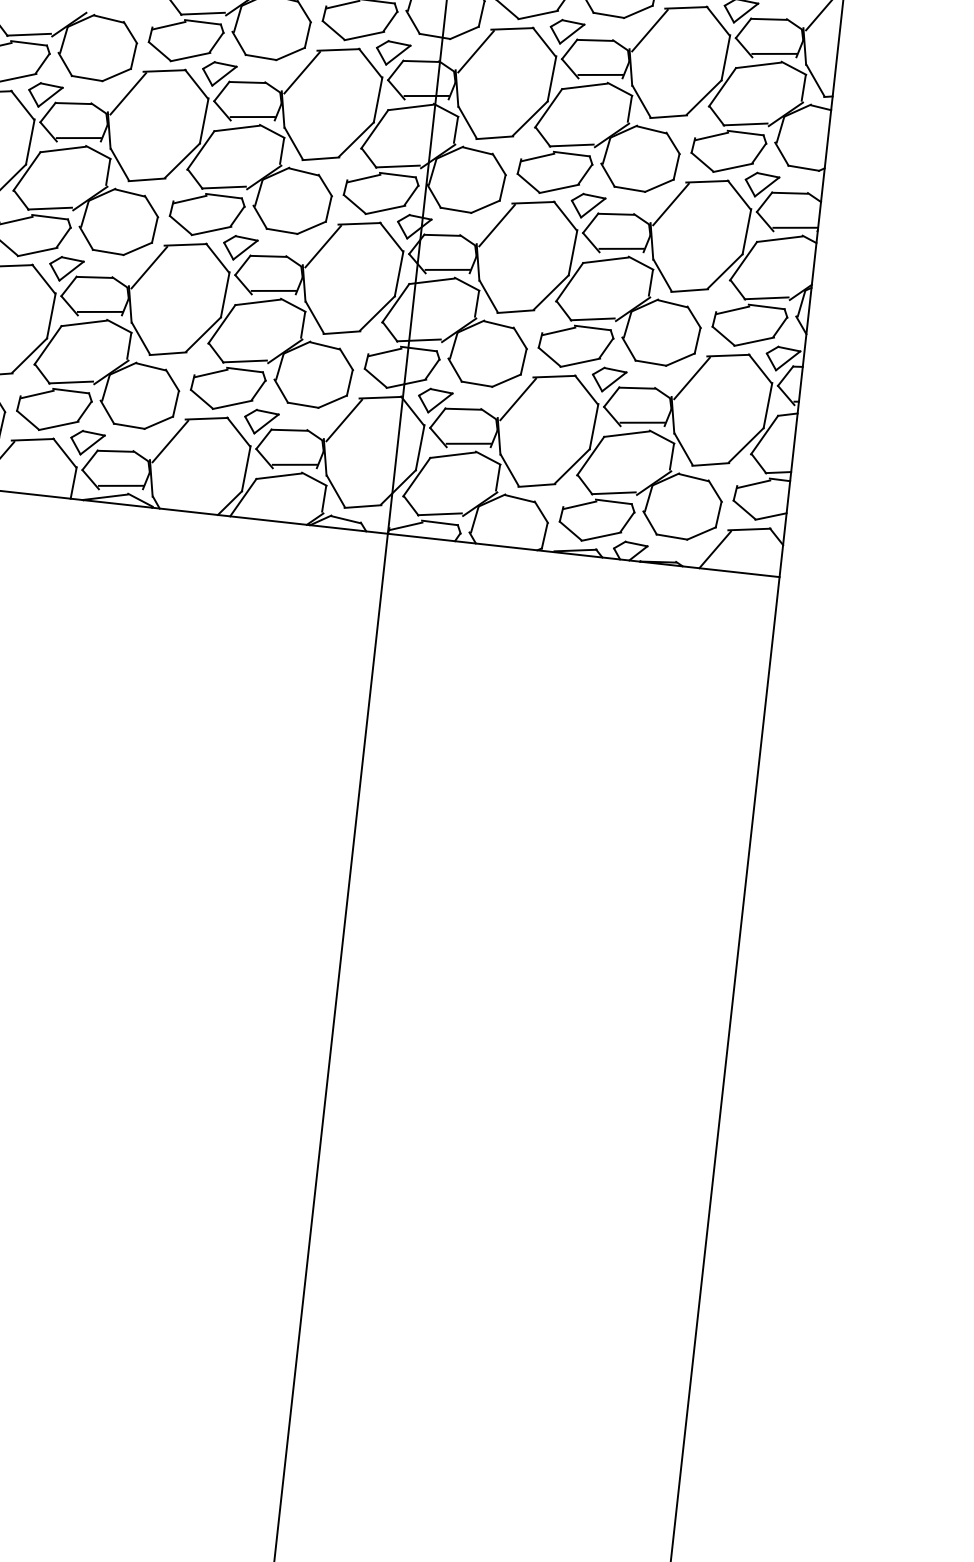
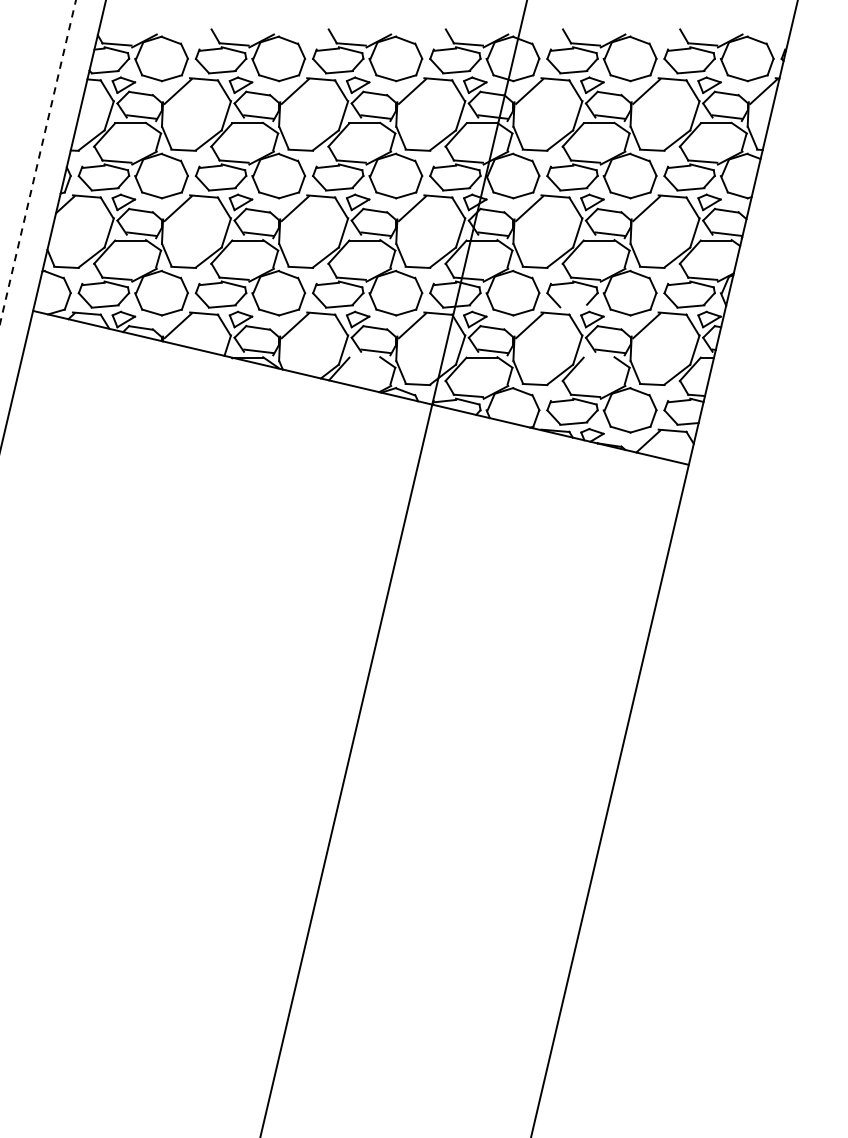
line: (579, 362) -> (573, 306), removed
line: (626, 433) -> (598, 357), removed
line: (278, 476) -> (364, 357), removed

